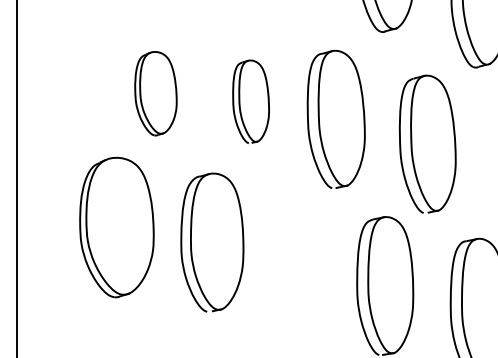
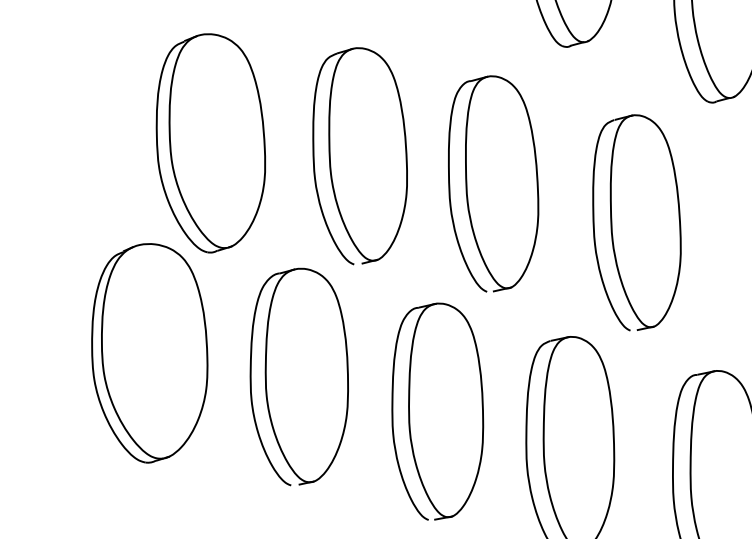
part: (155, 93) -> (210, 143), size x1.67
part: (250, 101) -> (359, 155), size x1.67
part: (300, 264) -> (437, 411), added

